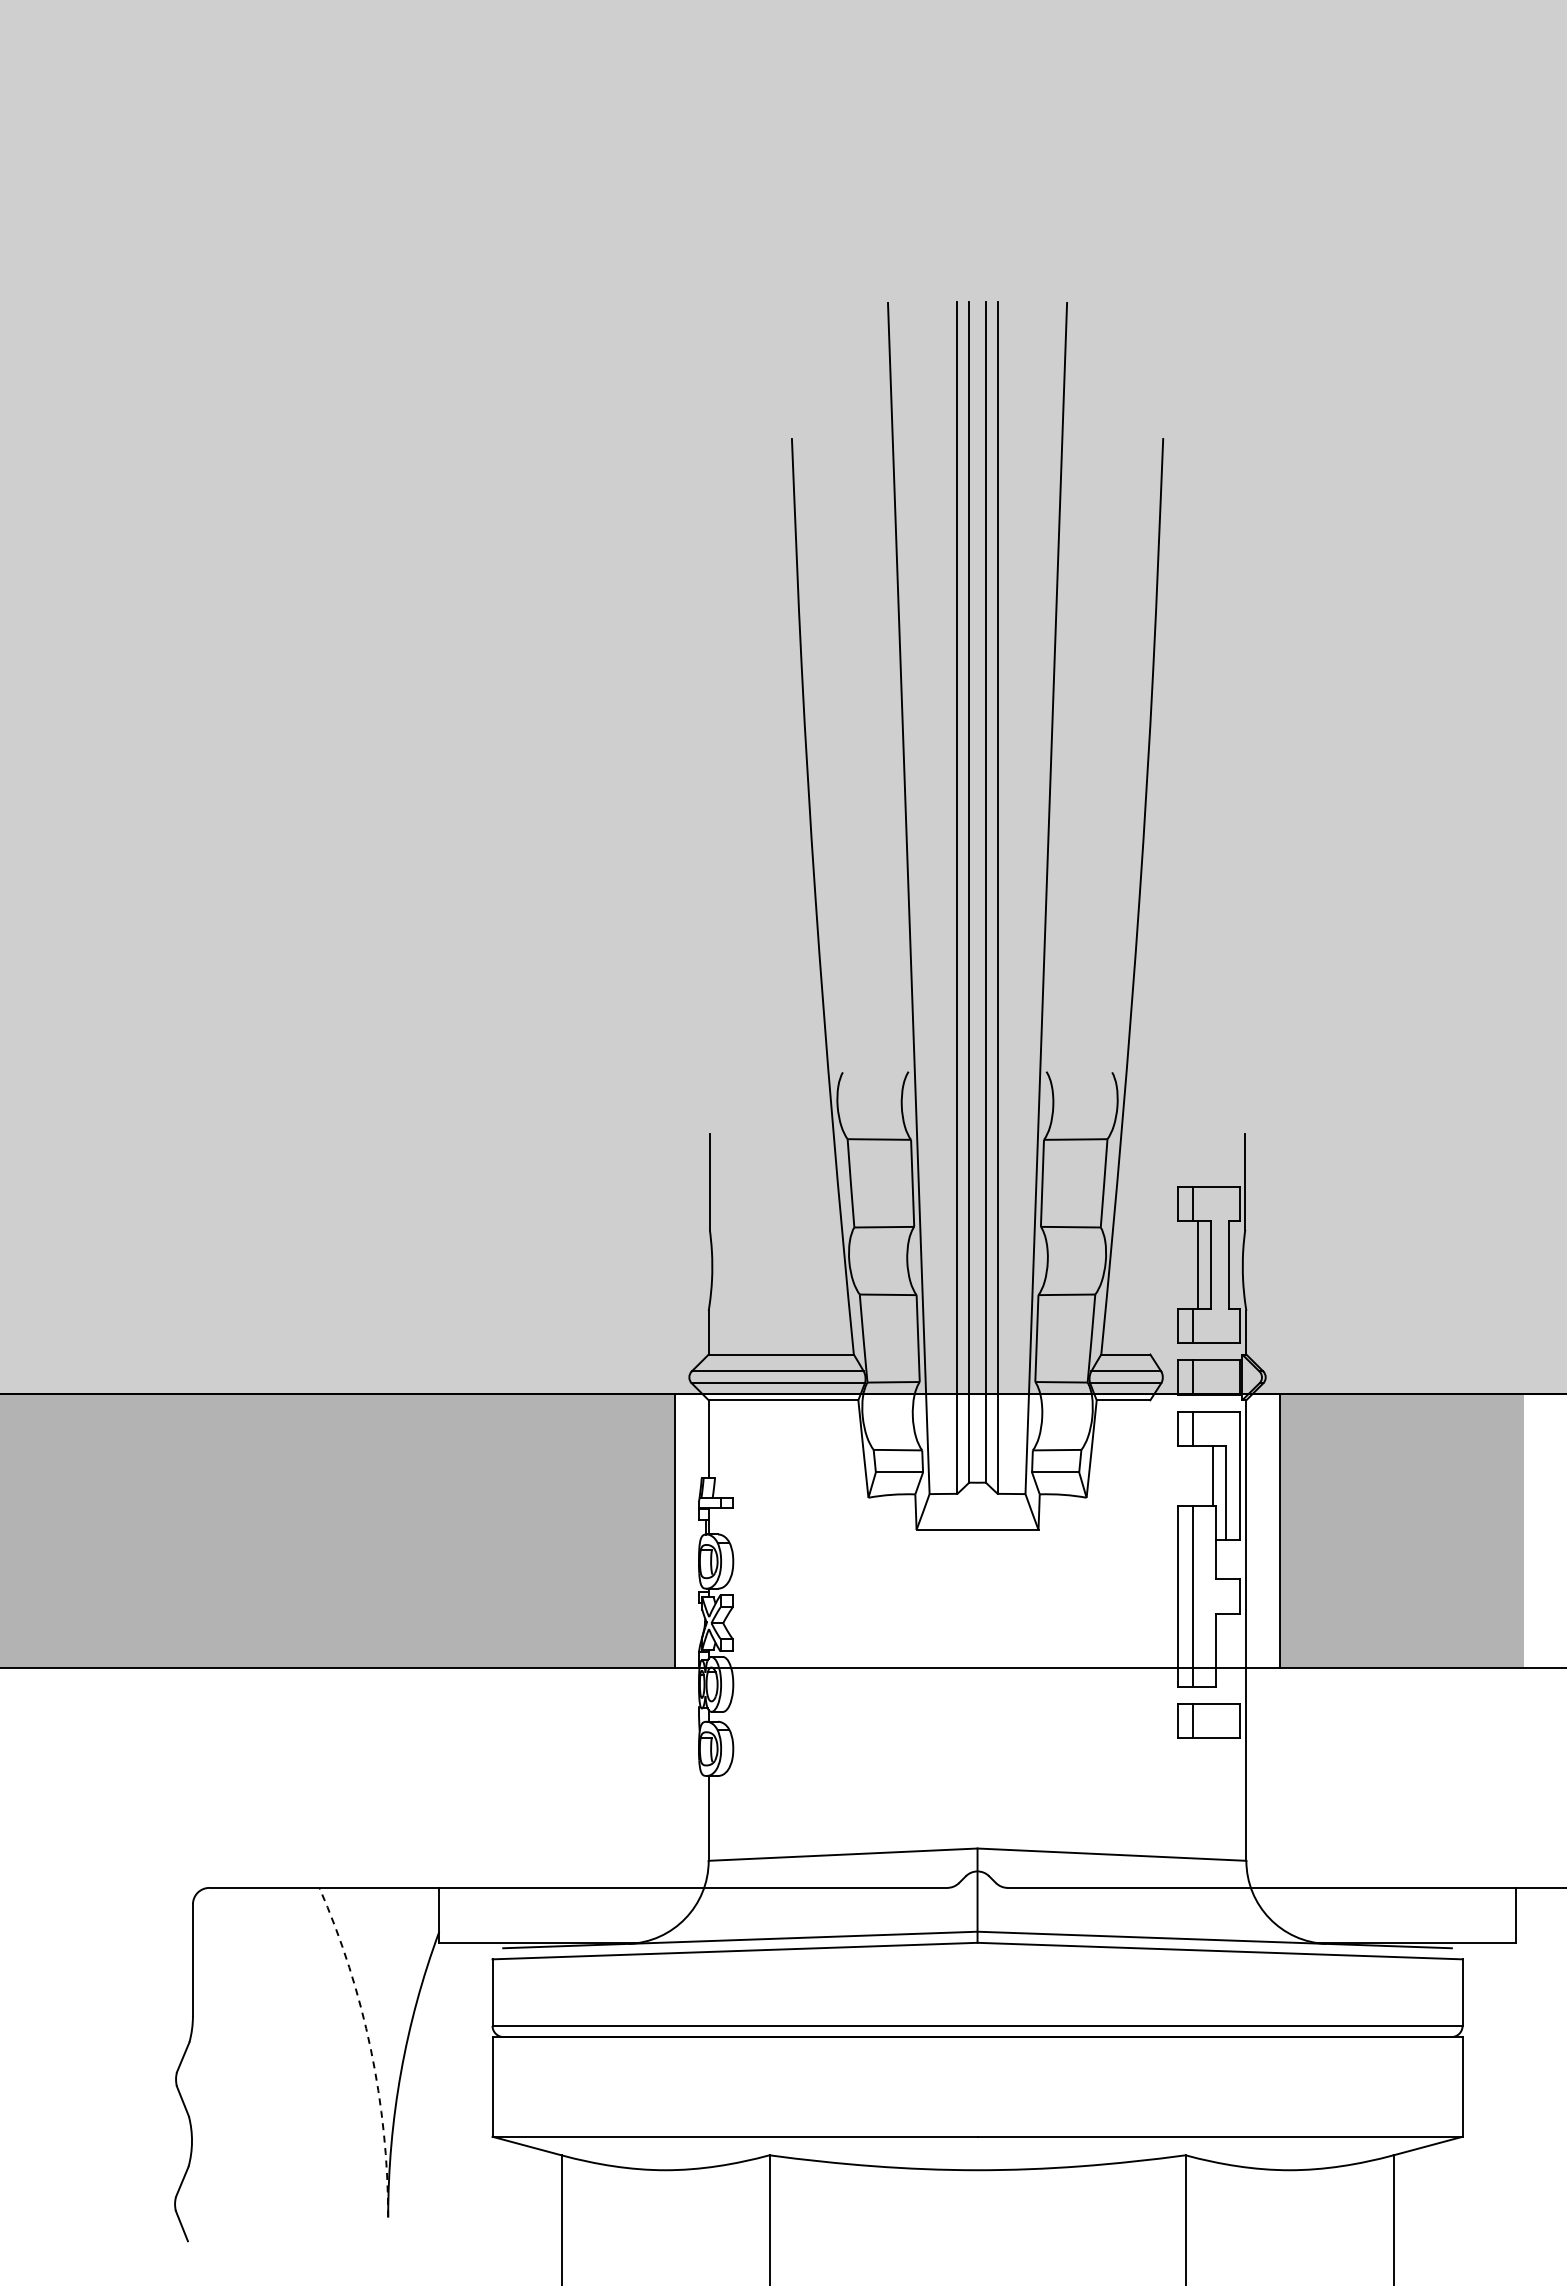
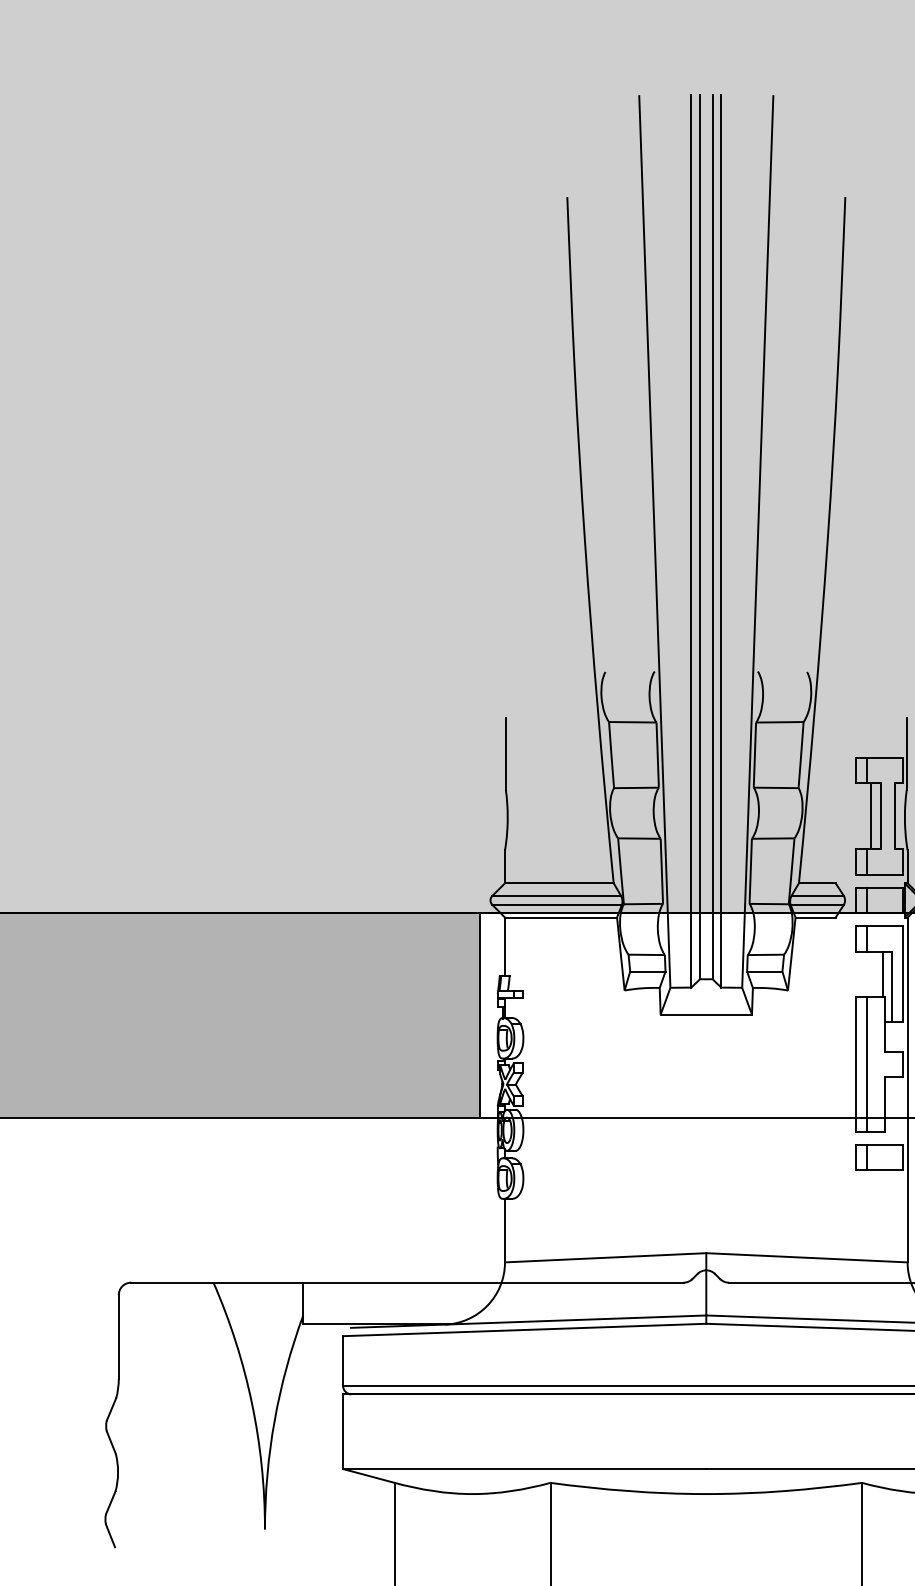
arc: (370, 2049) -> (251, 1403), dashed -> solid

